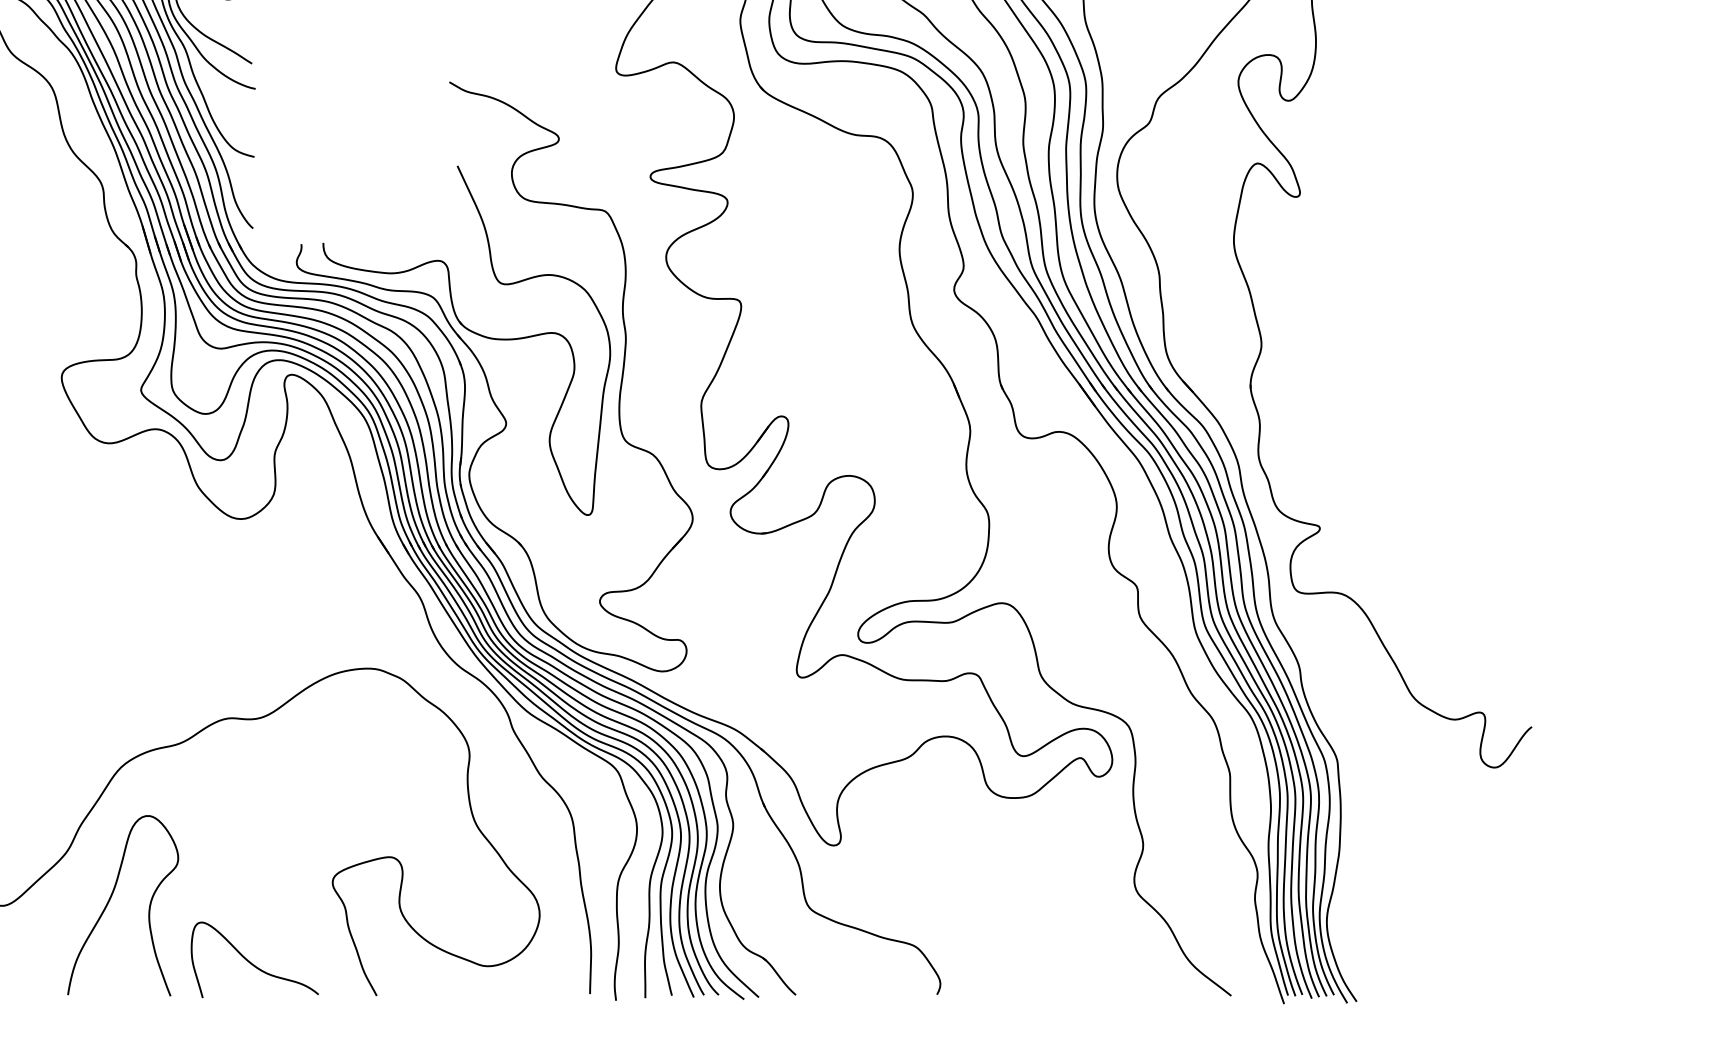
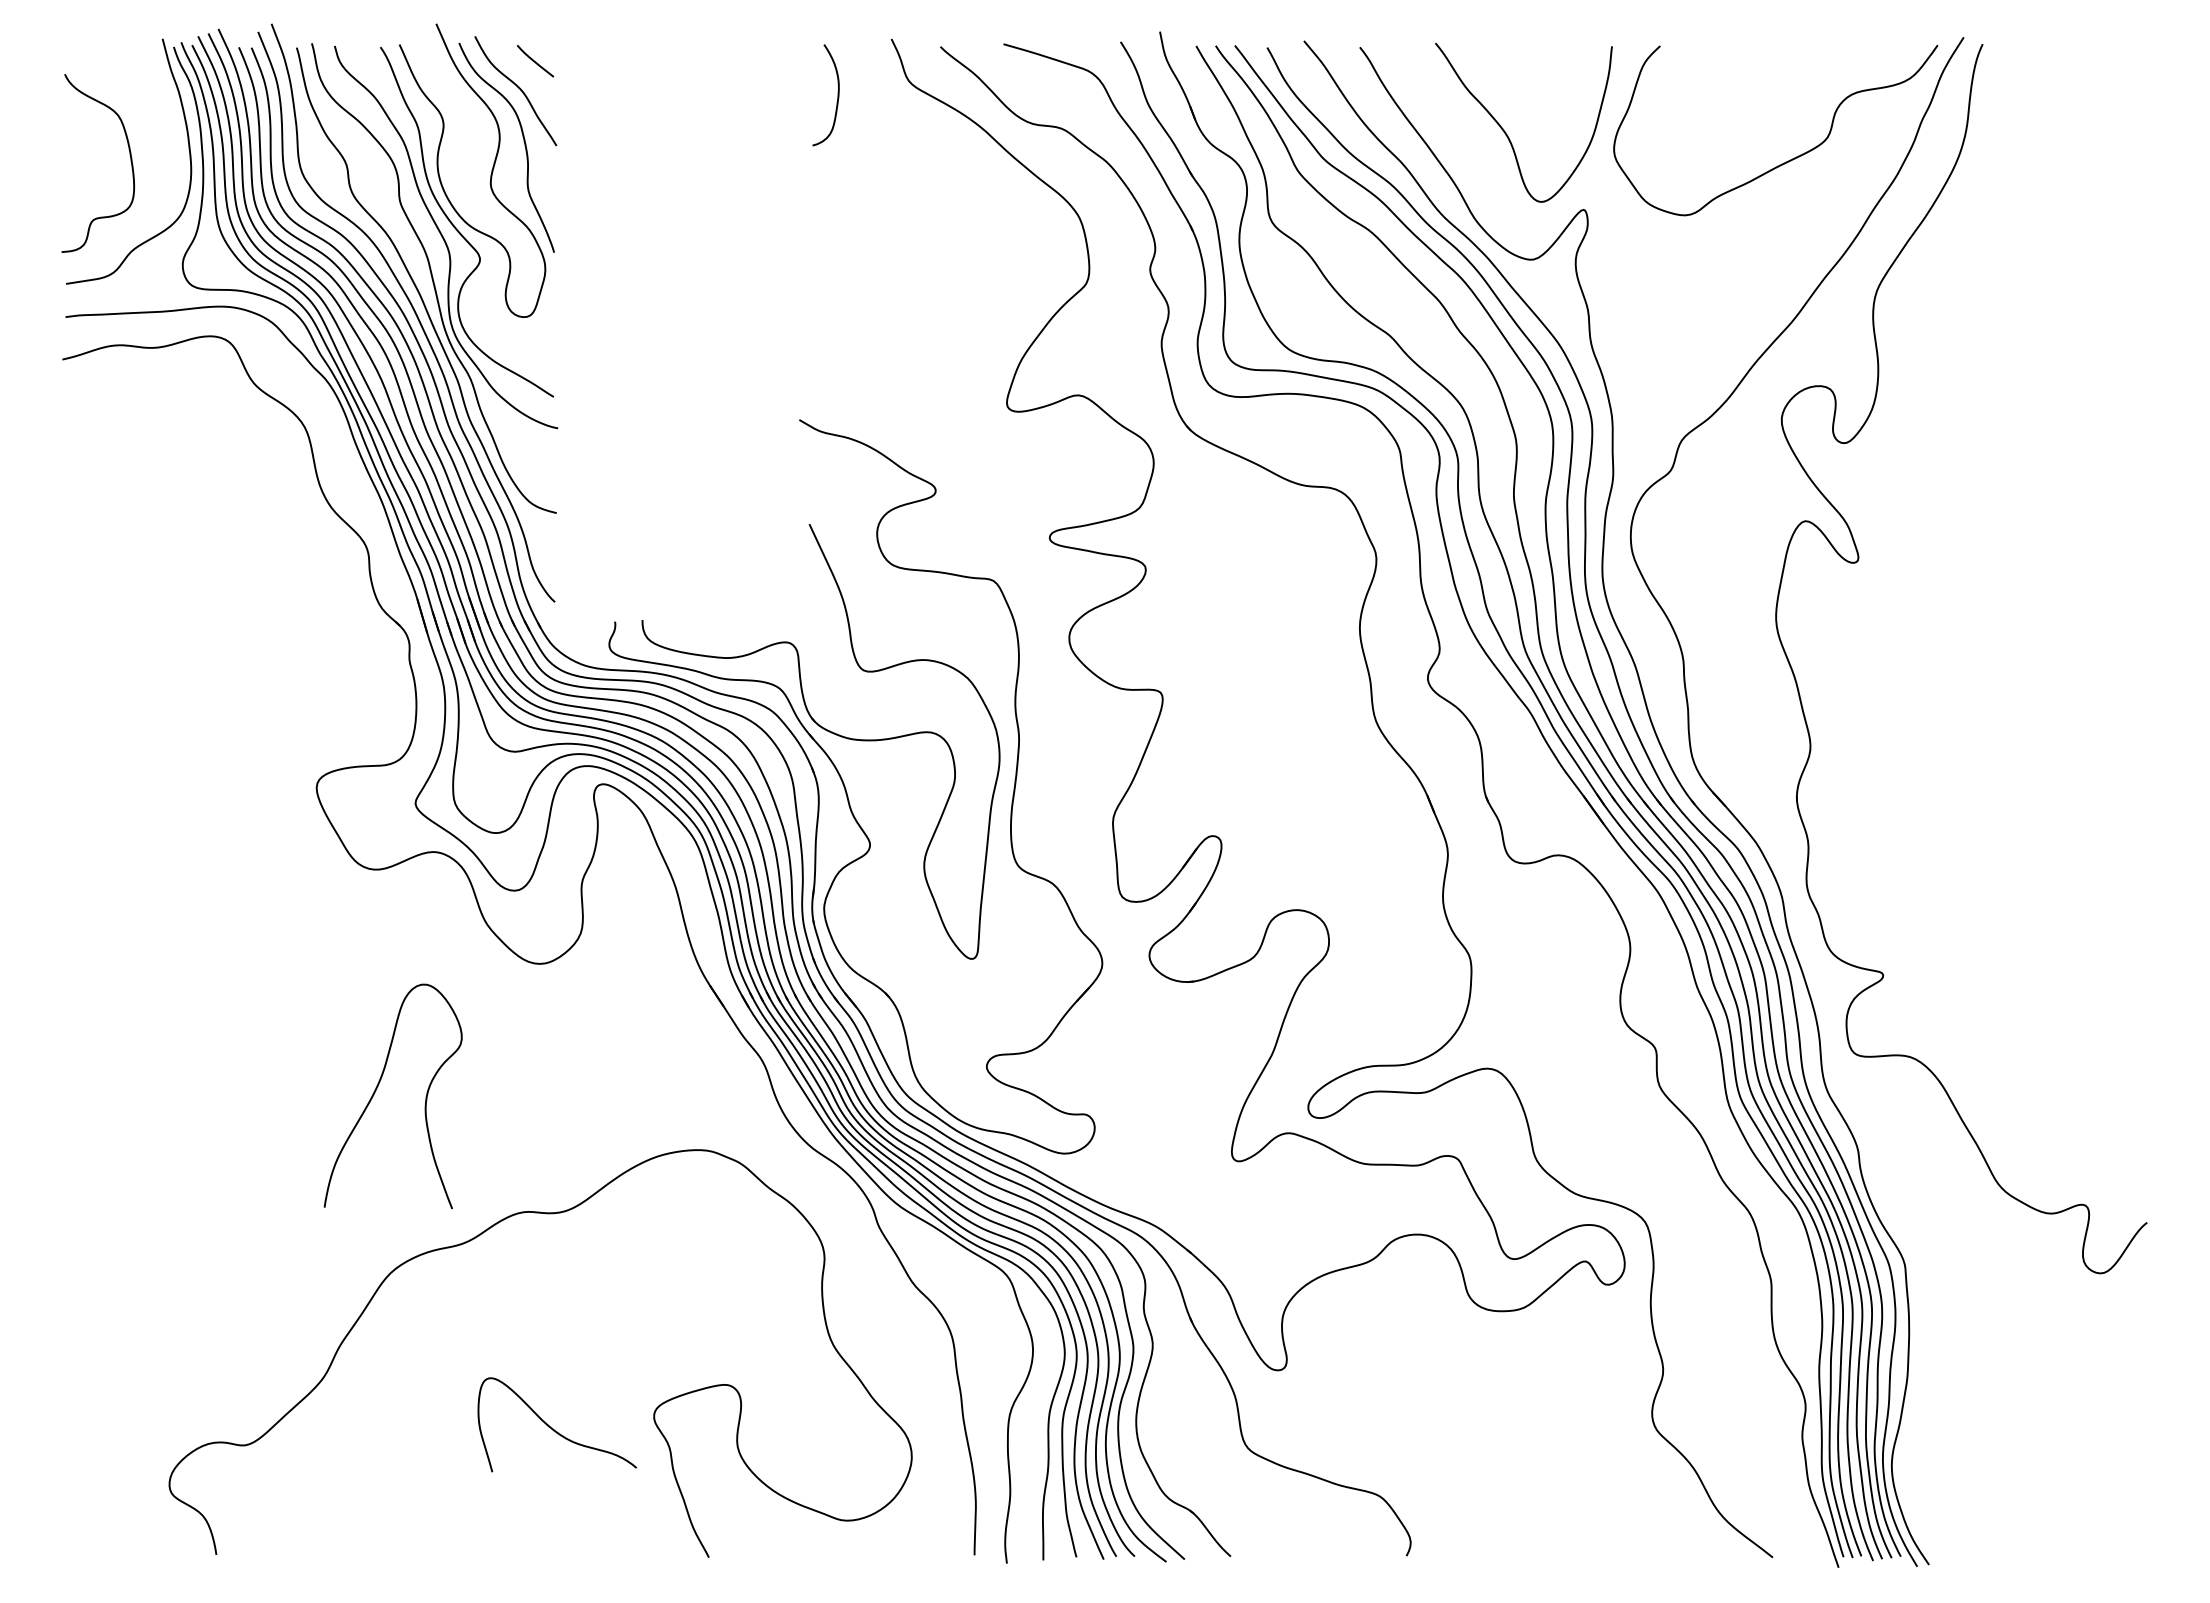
curve: (110, 899) -> (377, 1088), moved
curve: (251, 962) -> (552, 1427), moved

